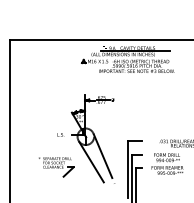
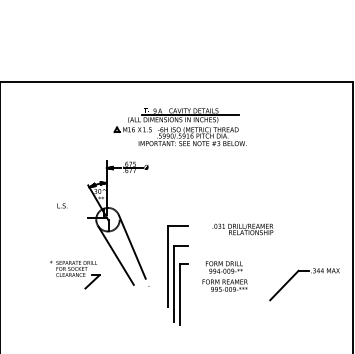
part: (127, 59) -> (179, 127), moved
text: (60, 134) -> (62, 205), moved
text: (167, 164) -> (224, 276), moved
part: (56, 166) -> (75, 274), moved

